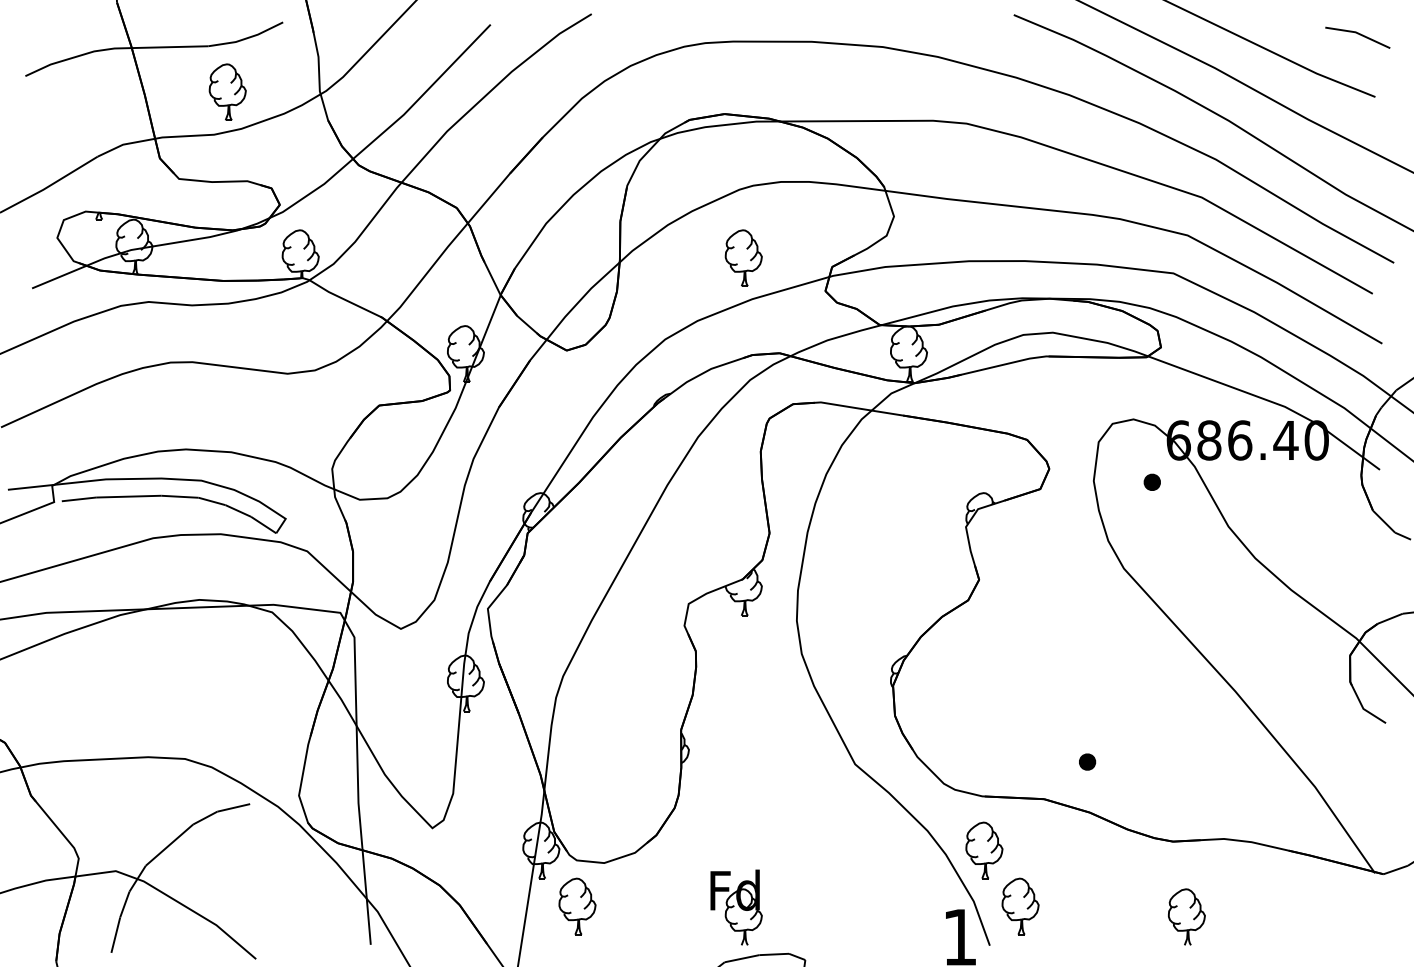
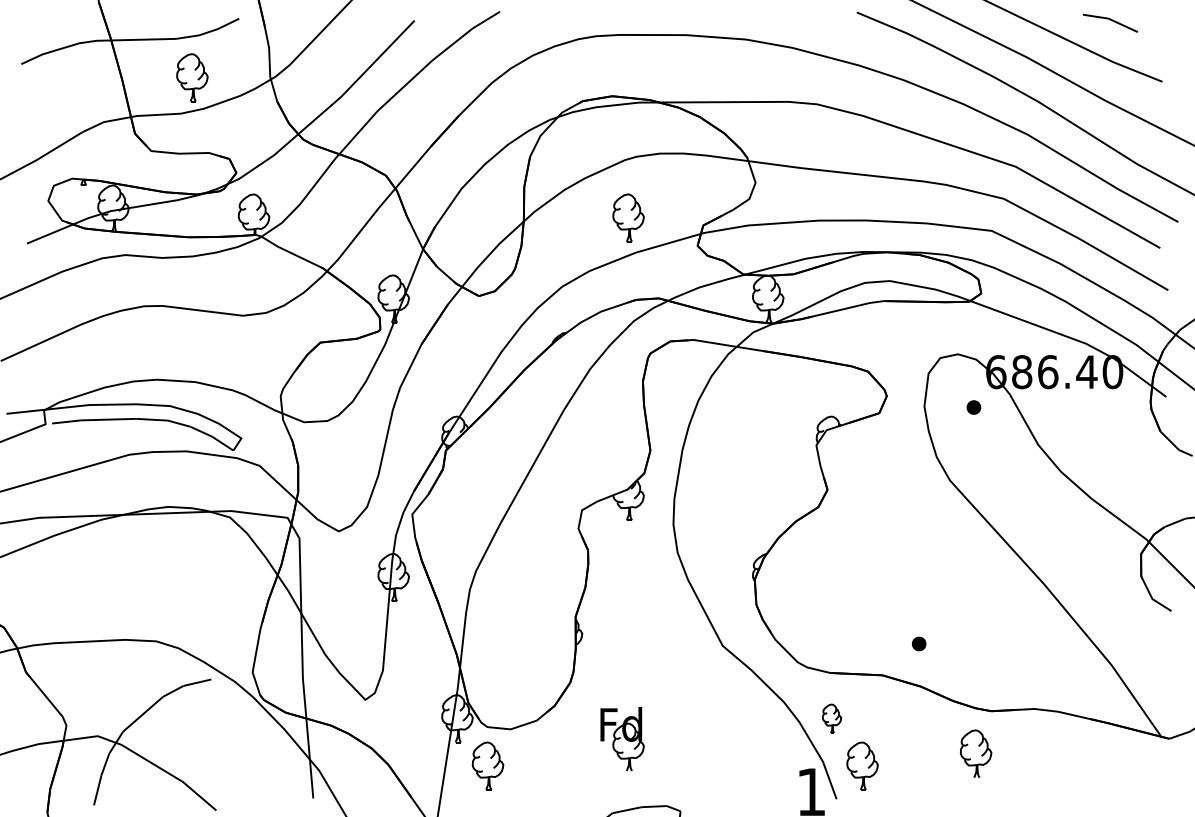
line: (1359, 35) -> (1111, 21), moved
part: (984, 850) -> (832, 718), size x0.6
part: (736, 907) -> (622, 739), moved
part: (1186, 916) -> (975, 753), moved

